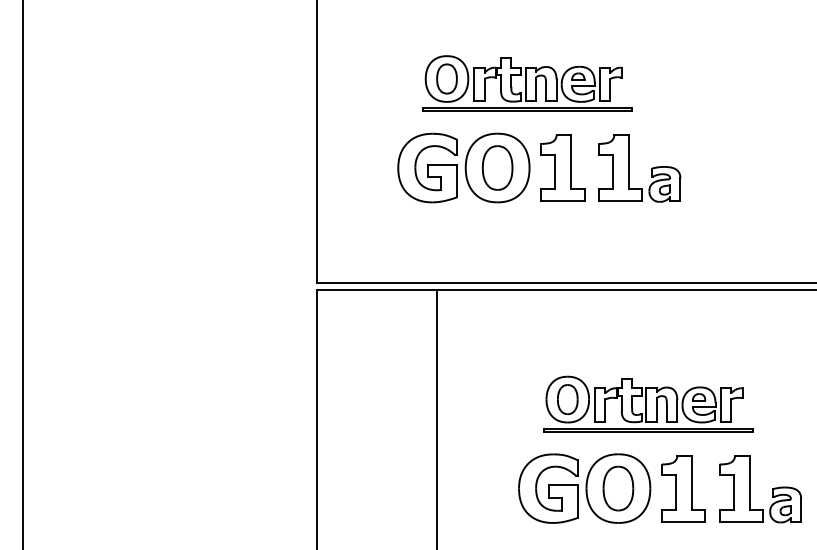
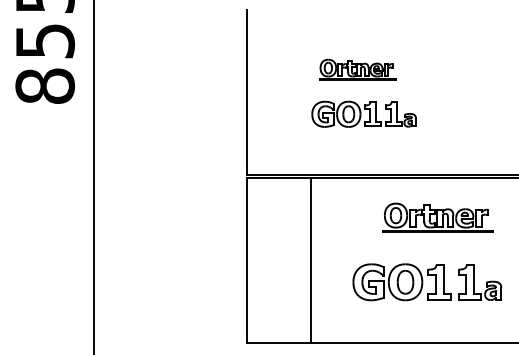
part: (526, 82) -> (357, 69), size x0.7
part: (538, 168) -> (363, 114), size x0.7
part: (646, 403) -> (437, 217), moved

